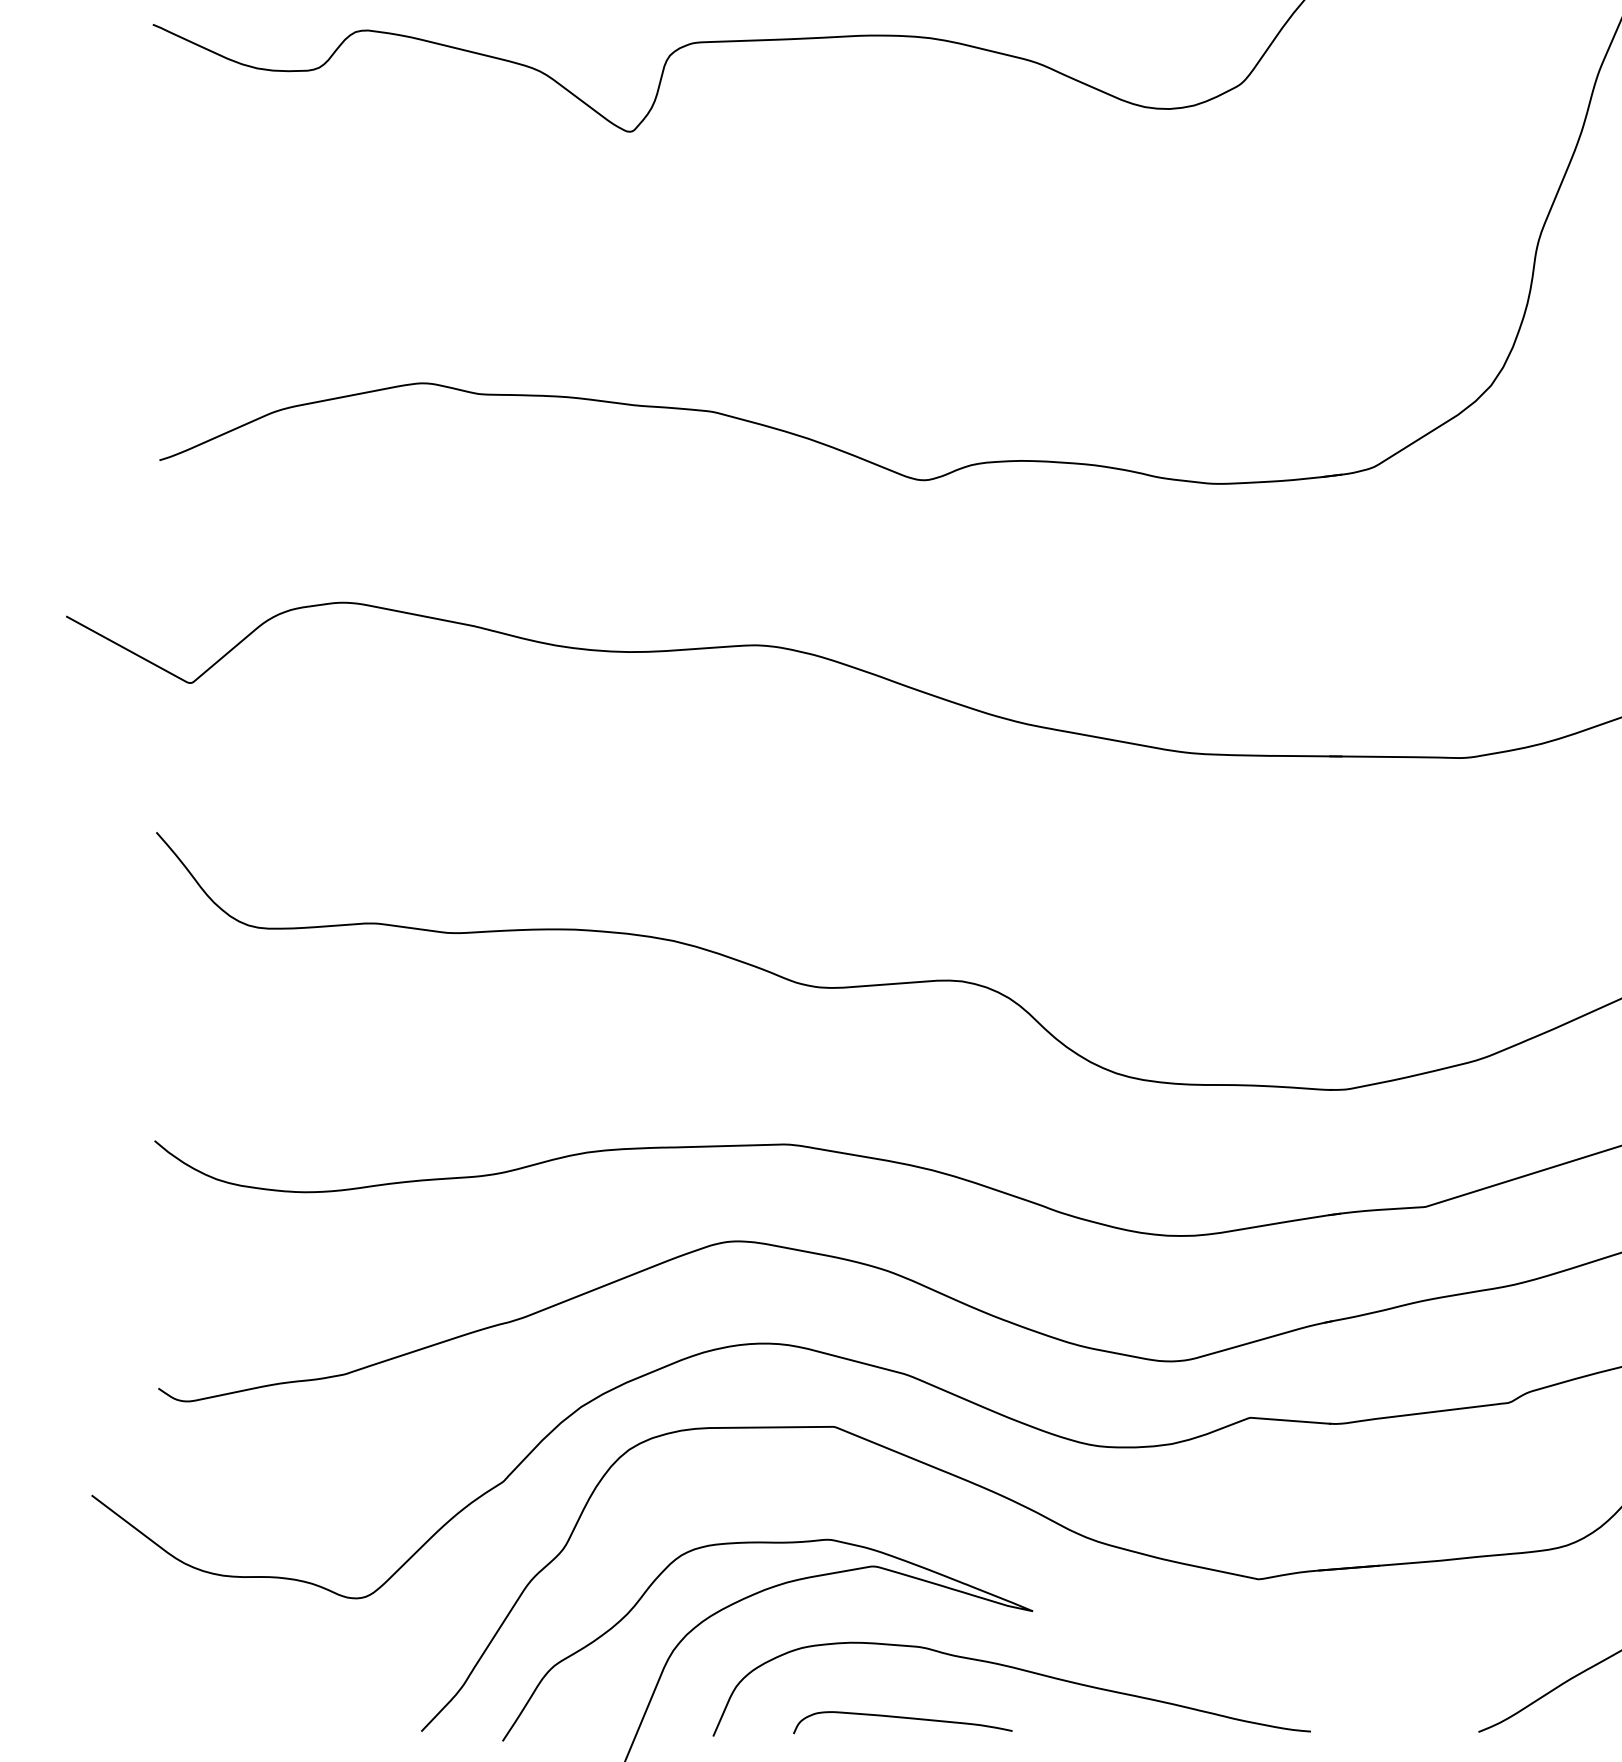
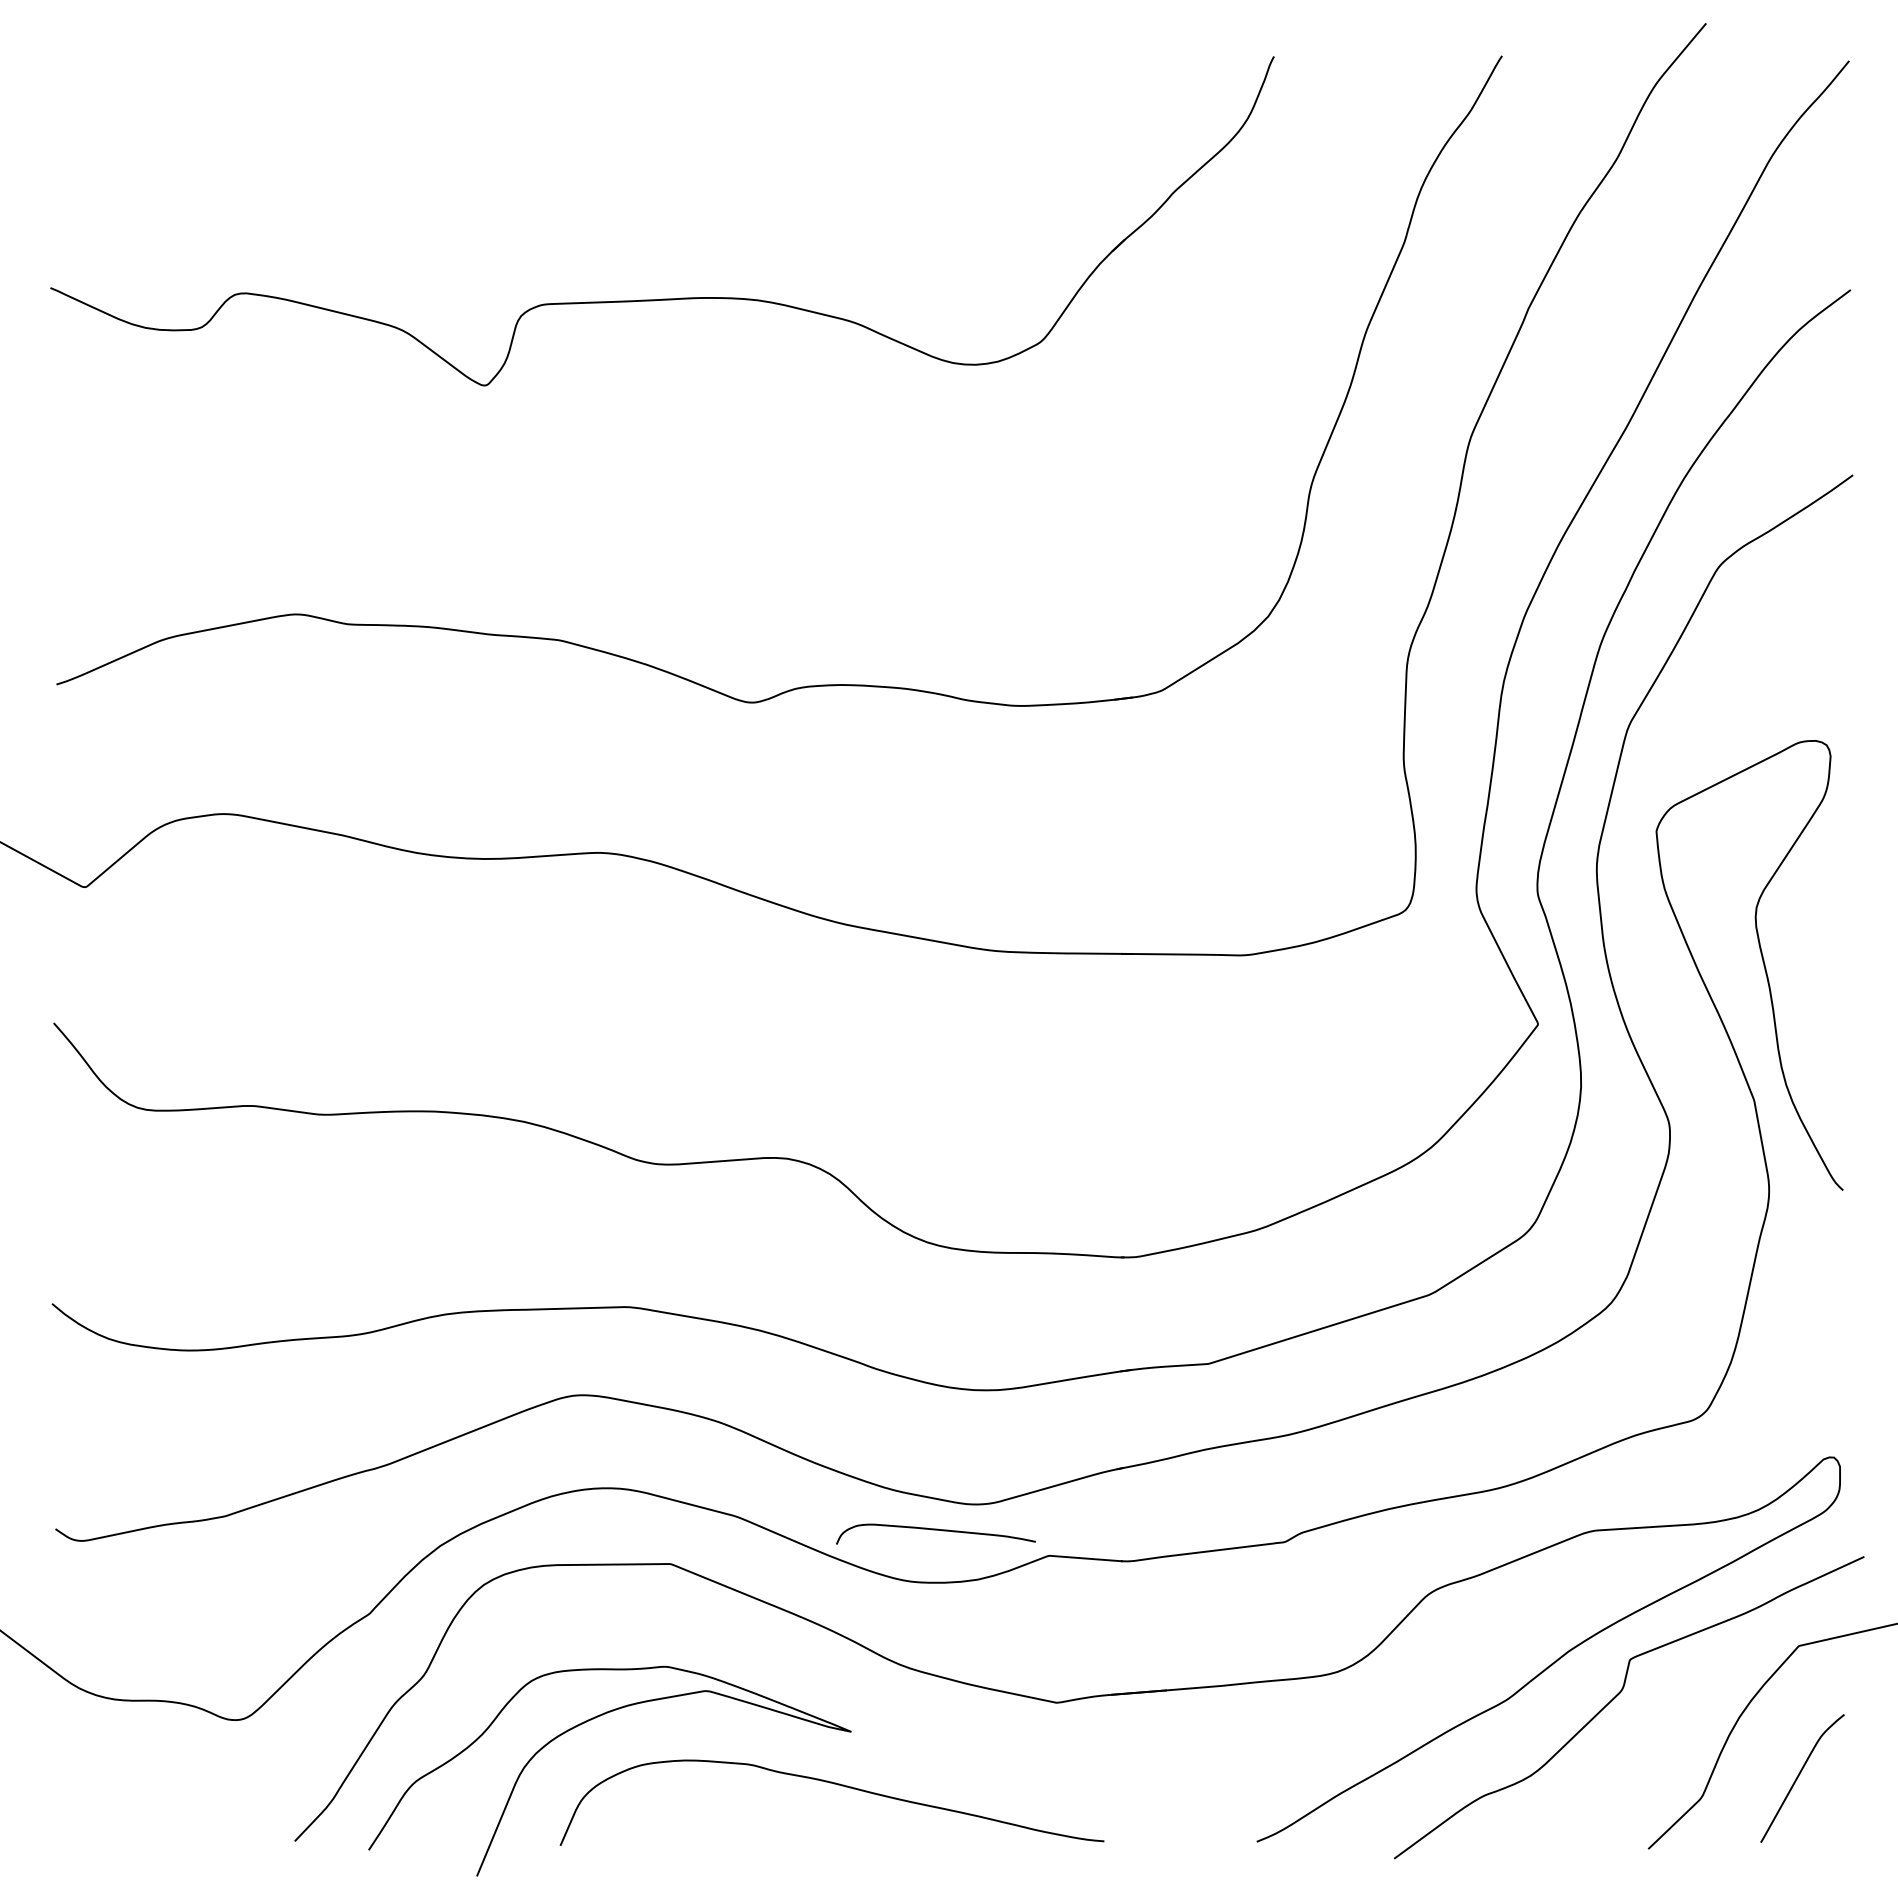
curve: (902, 1718) -> (935, 1530), moved

